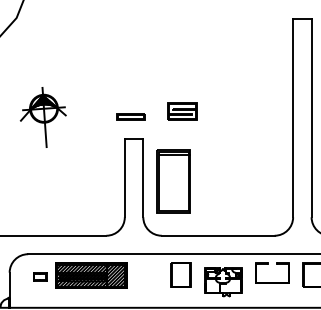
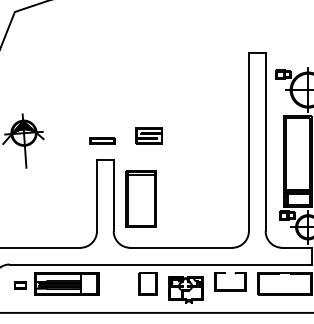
hatch: (91, 275) -> (66, 283), removed

